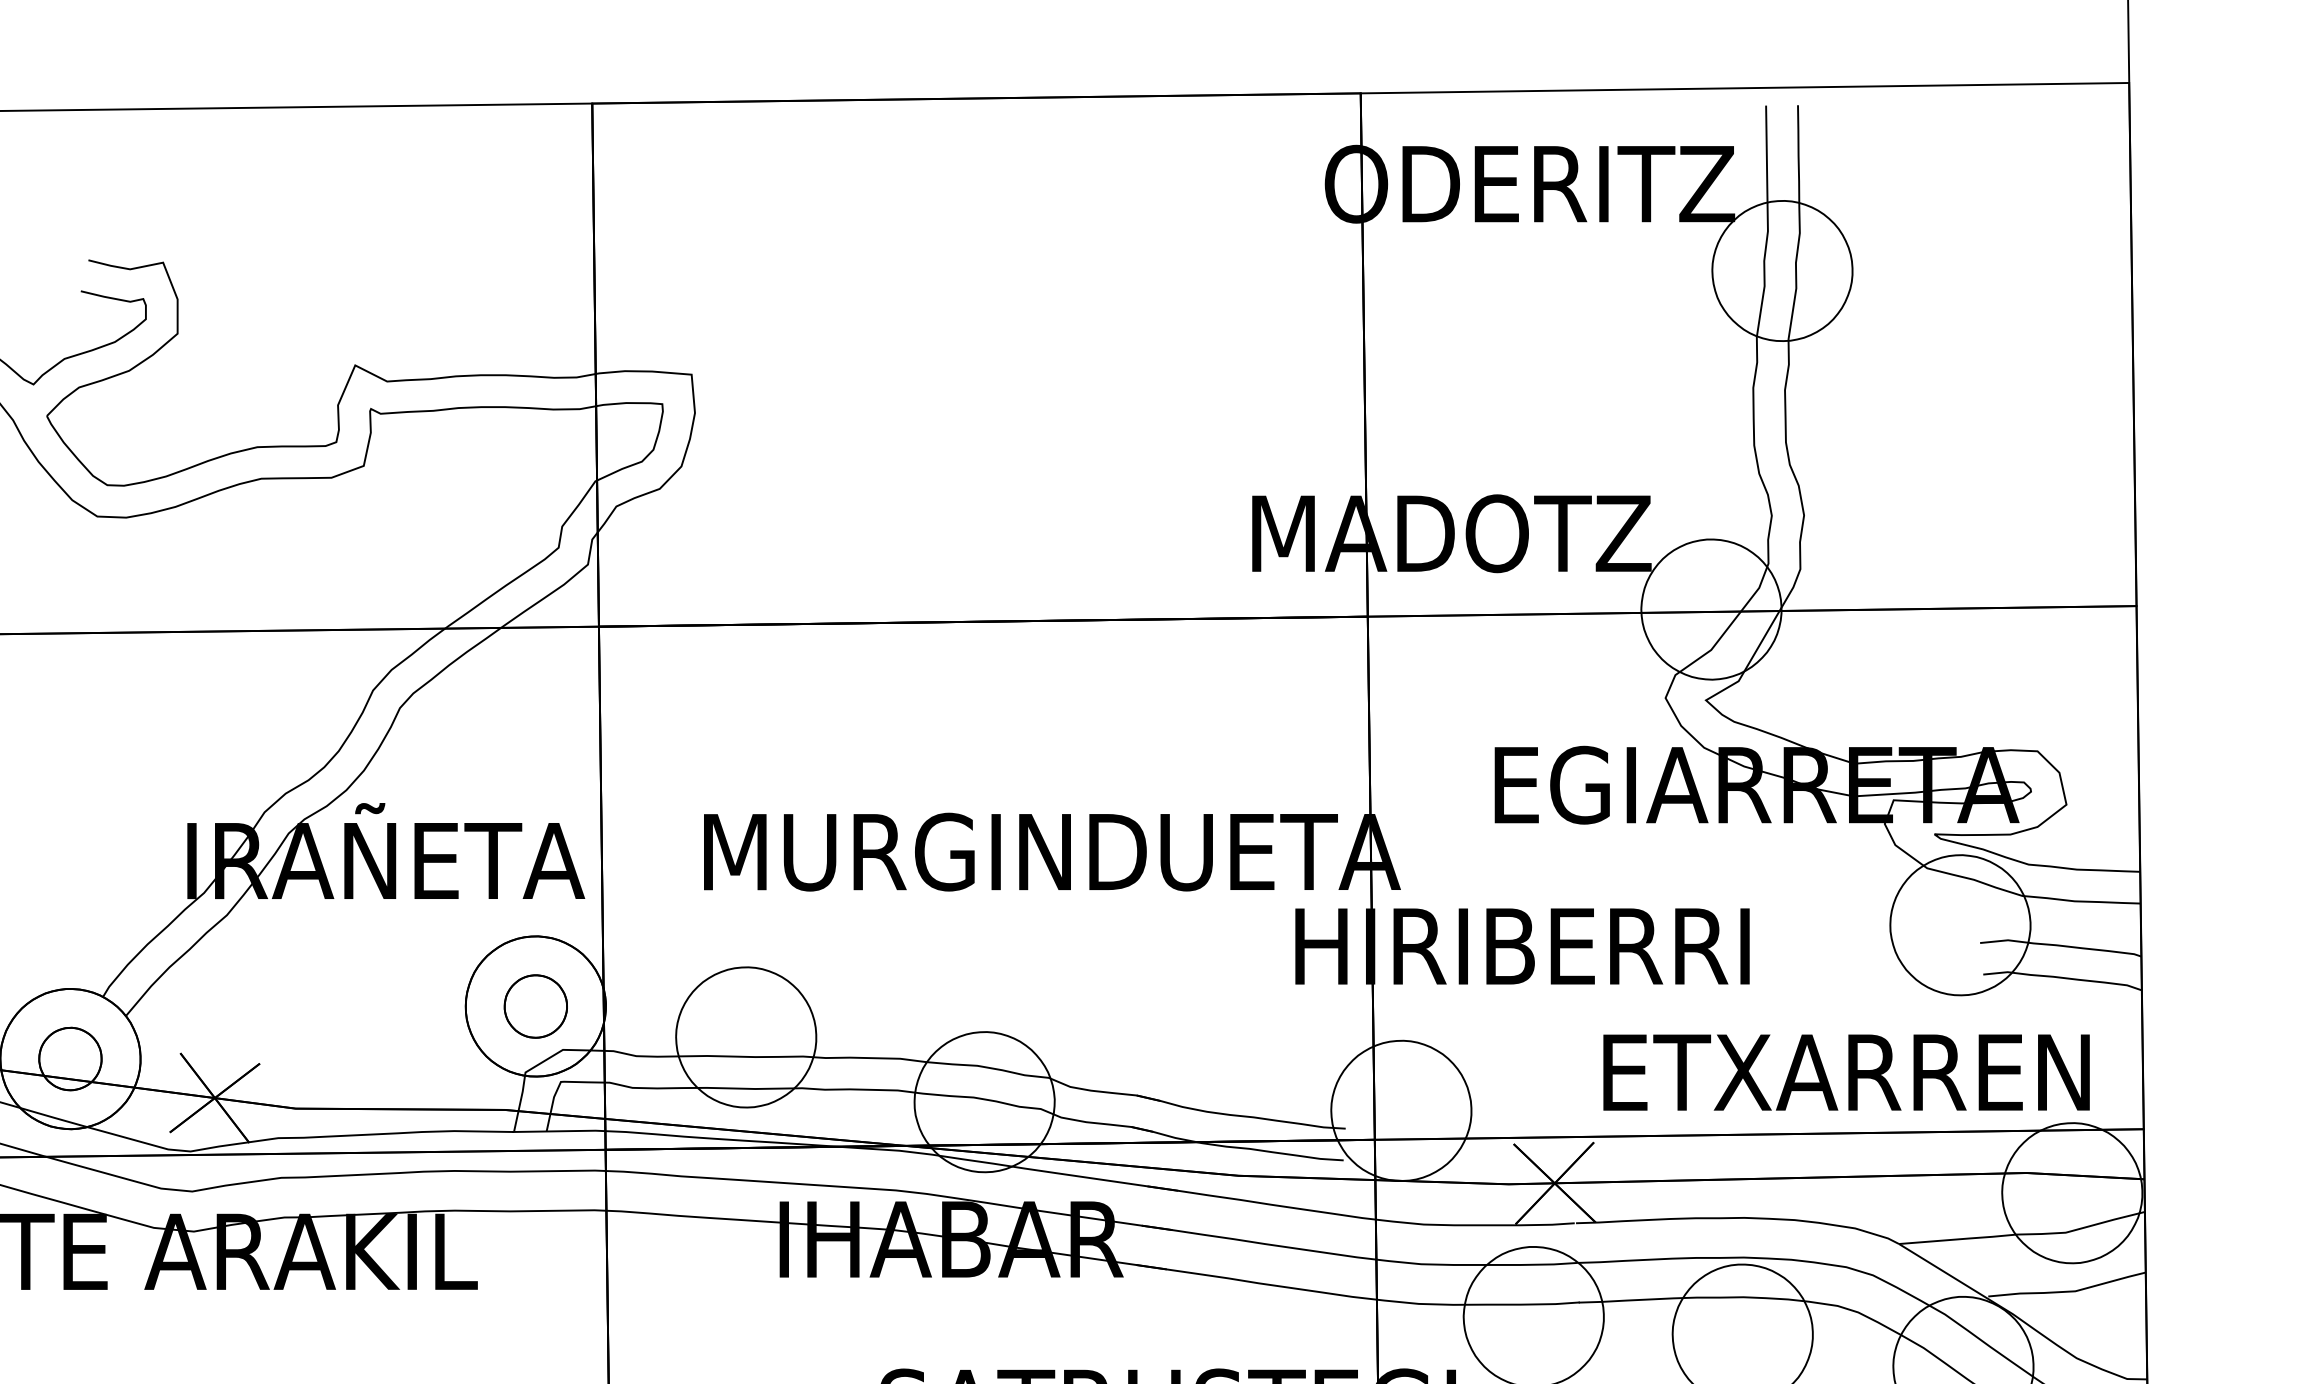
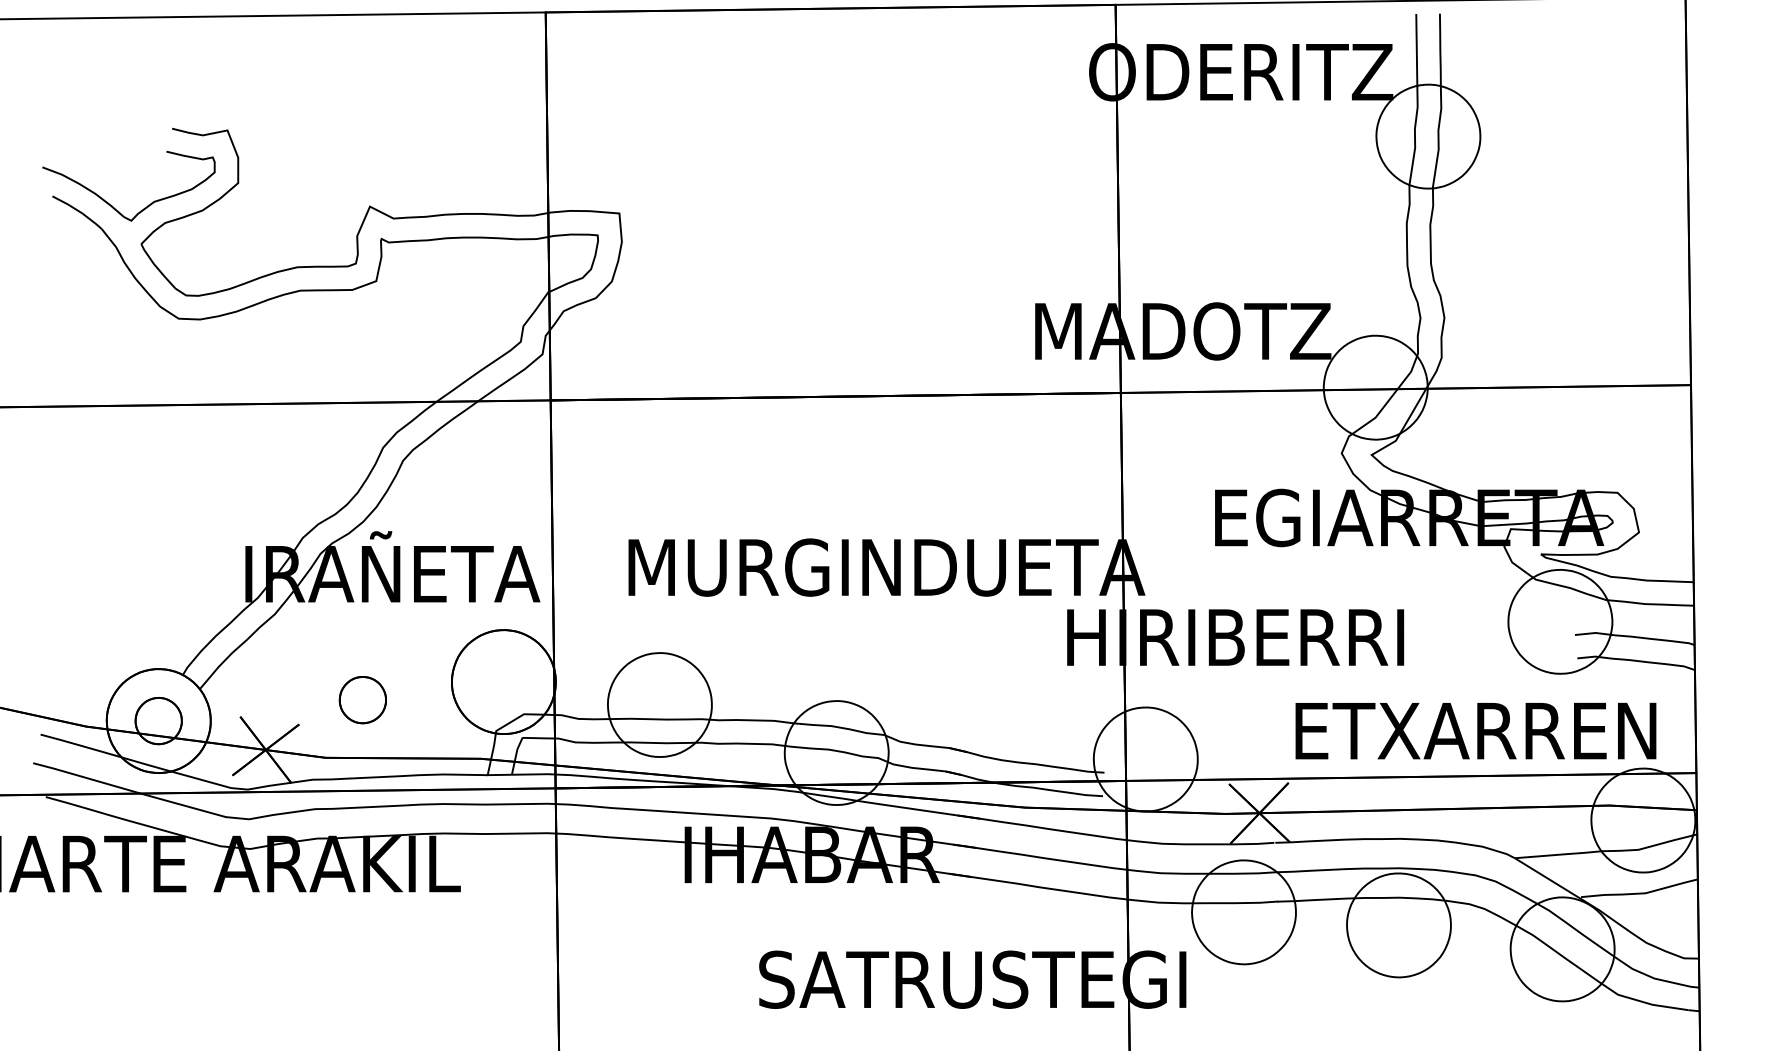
part: (535, 1007) -> (362, 700), moved

